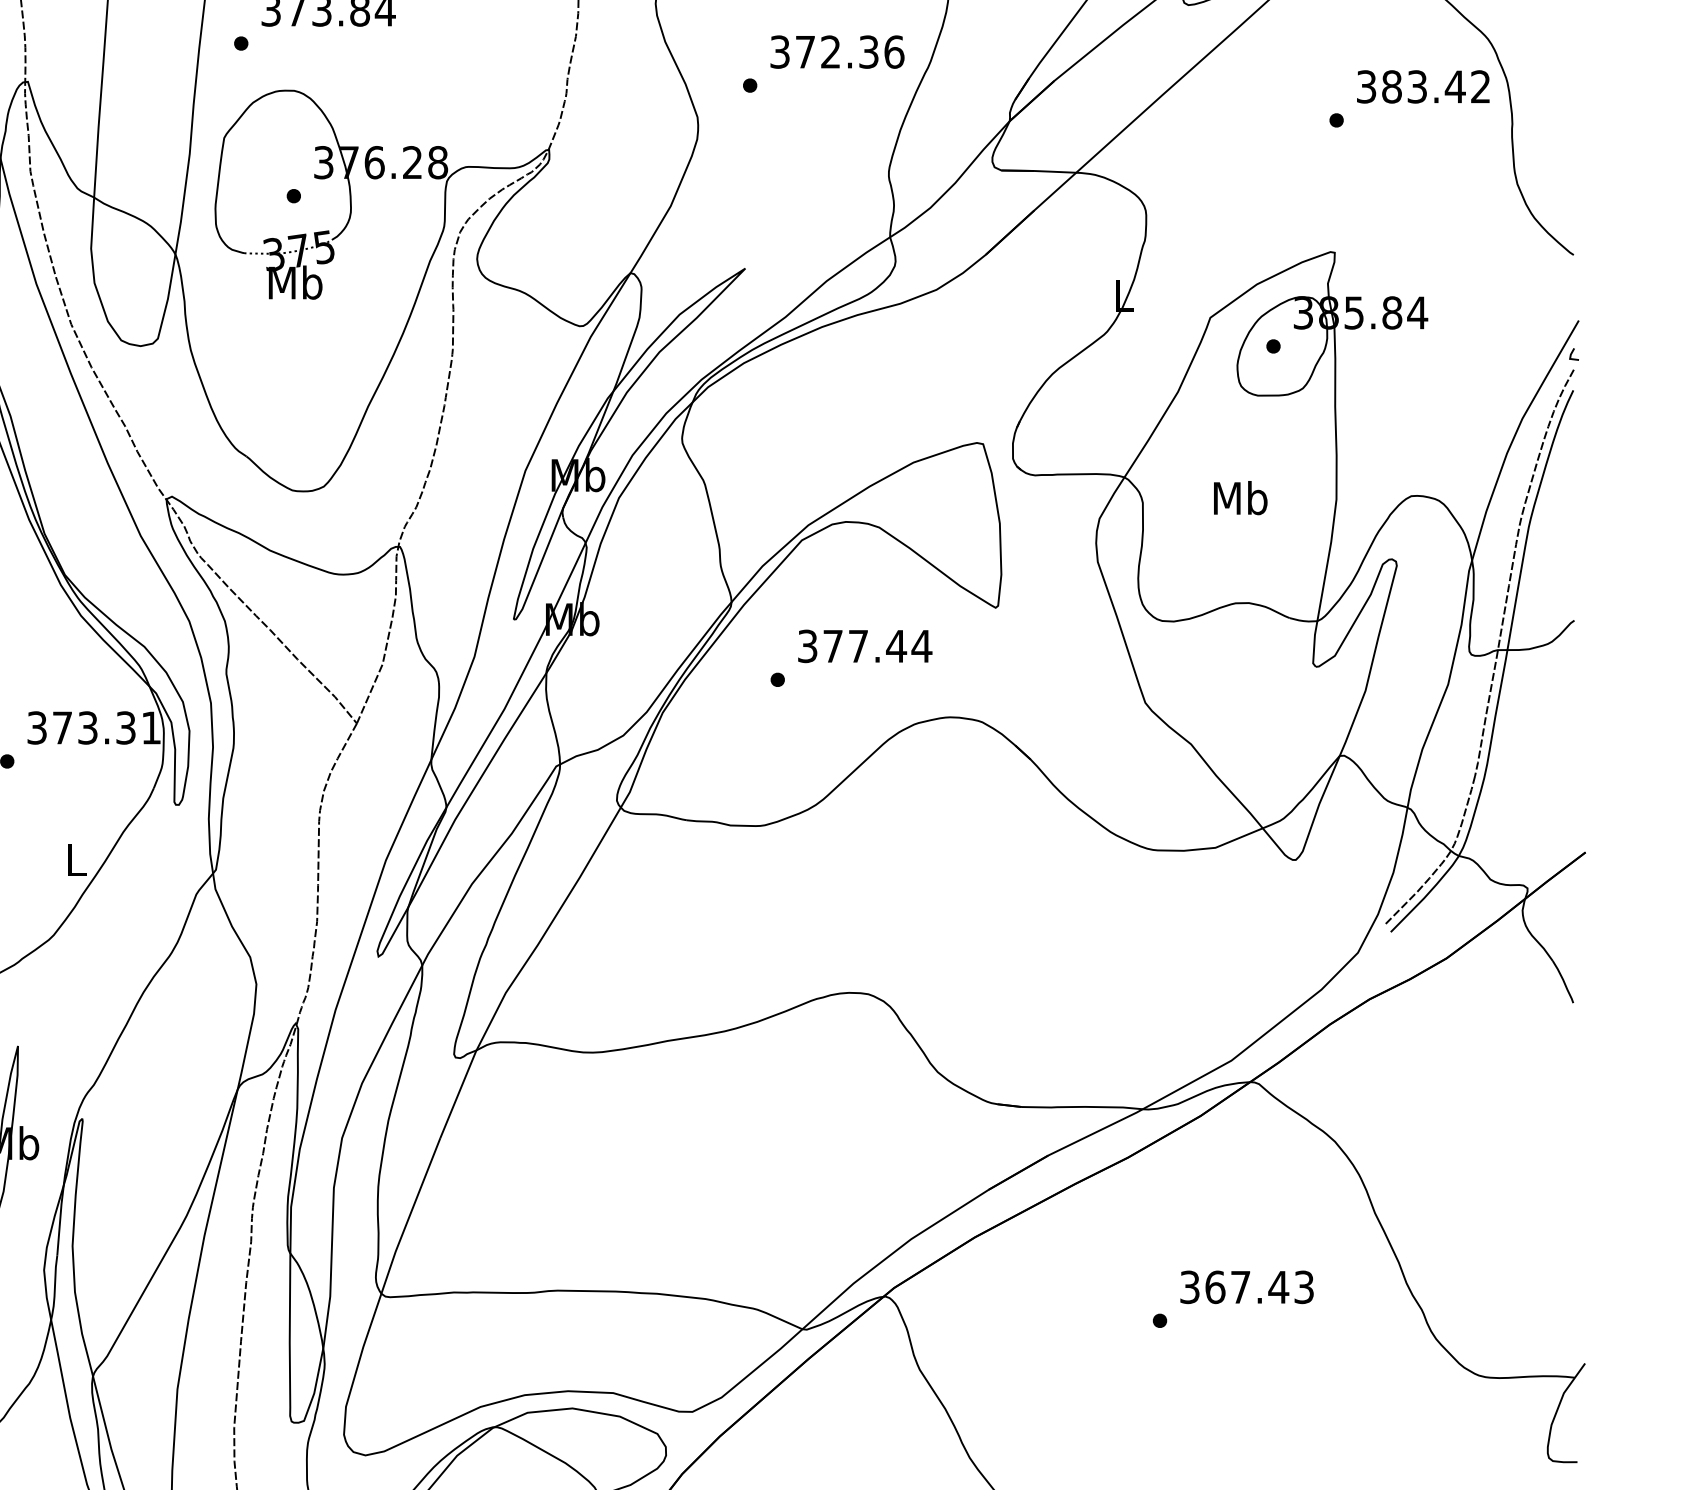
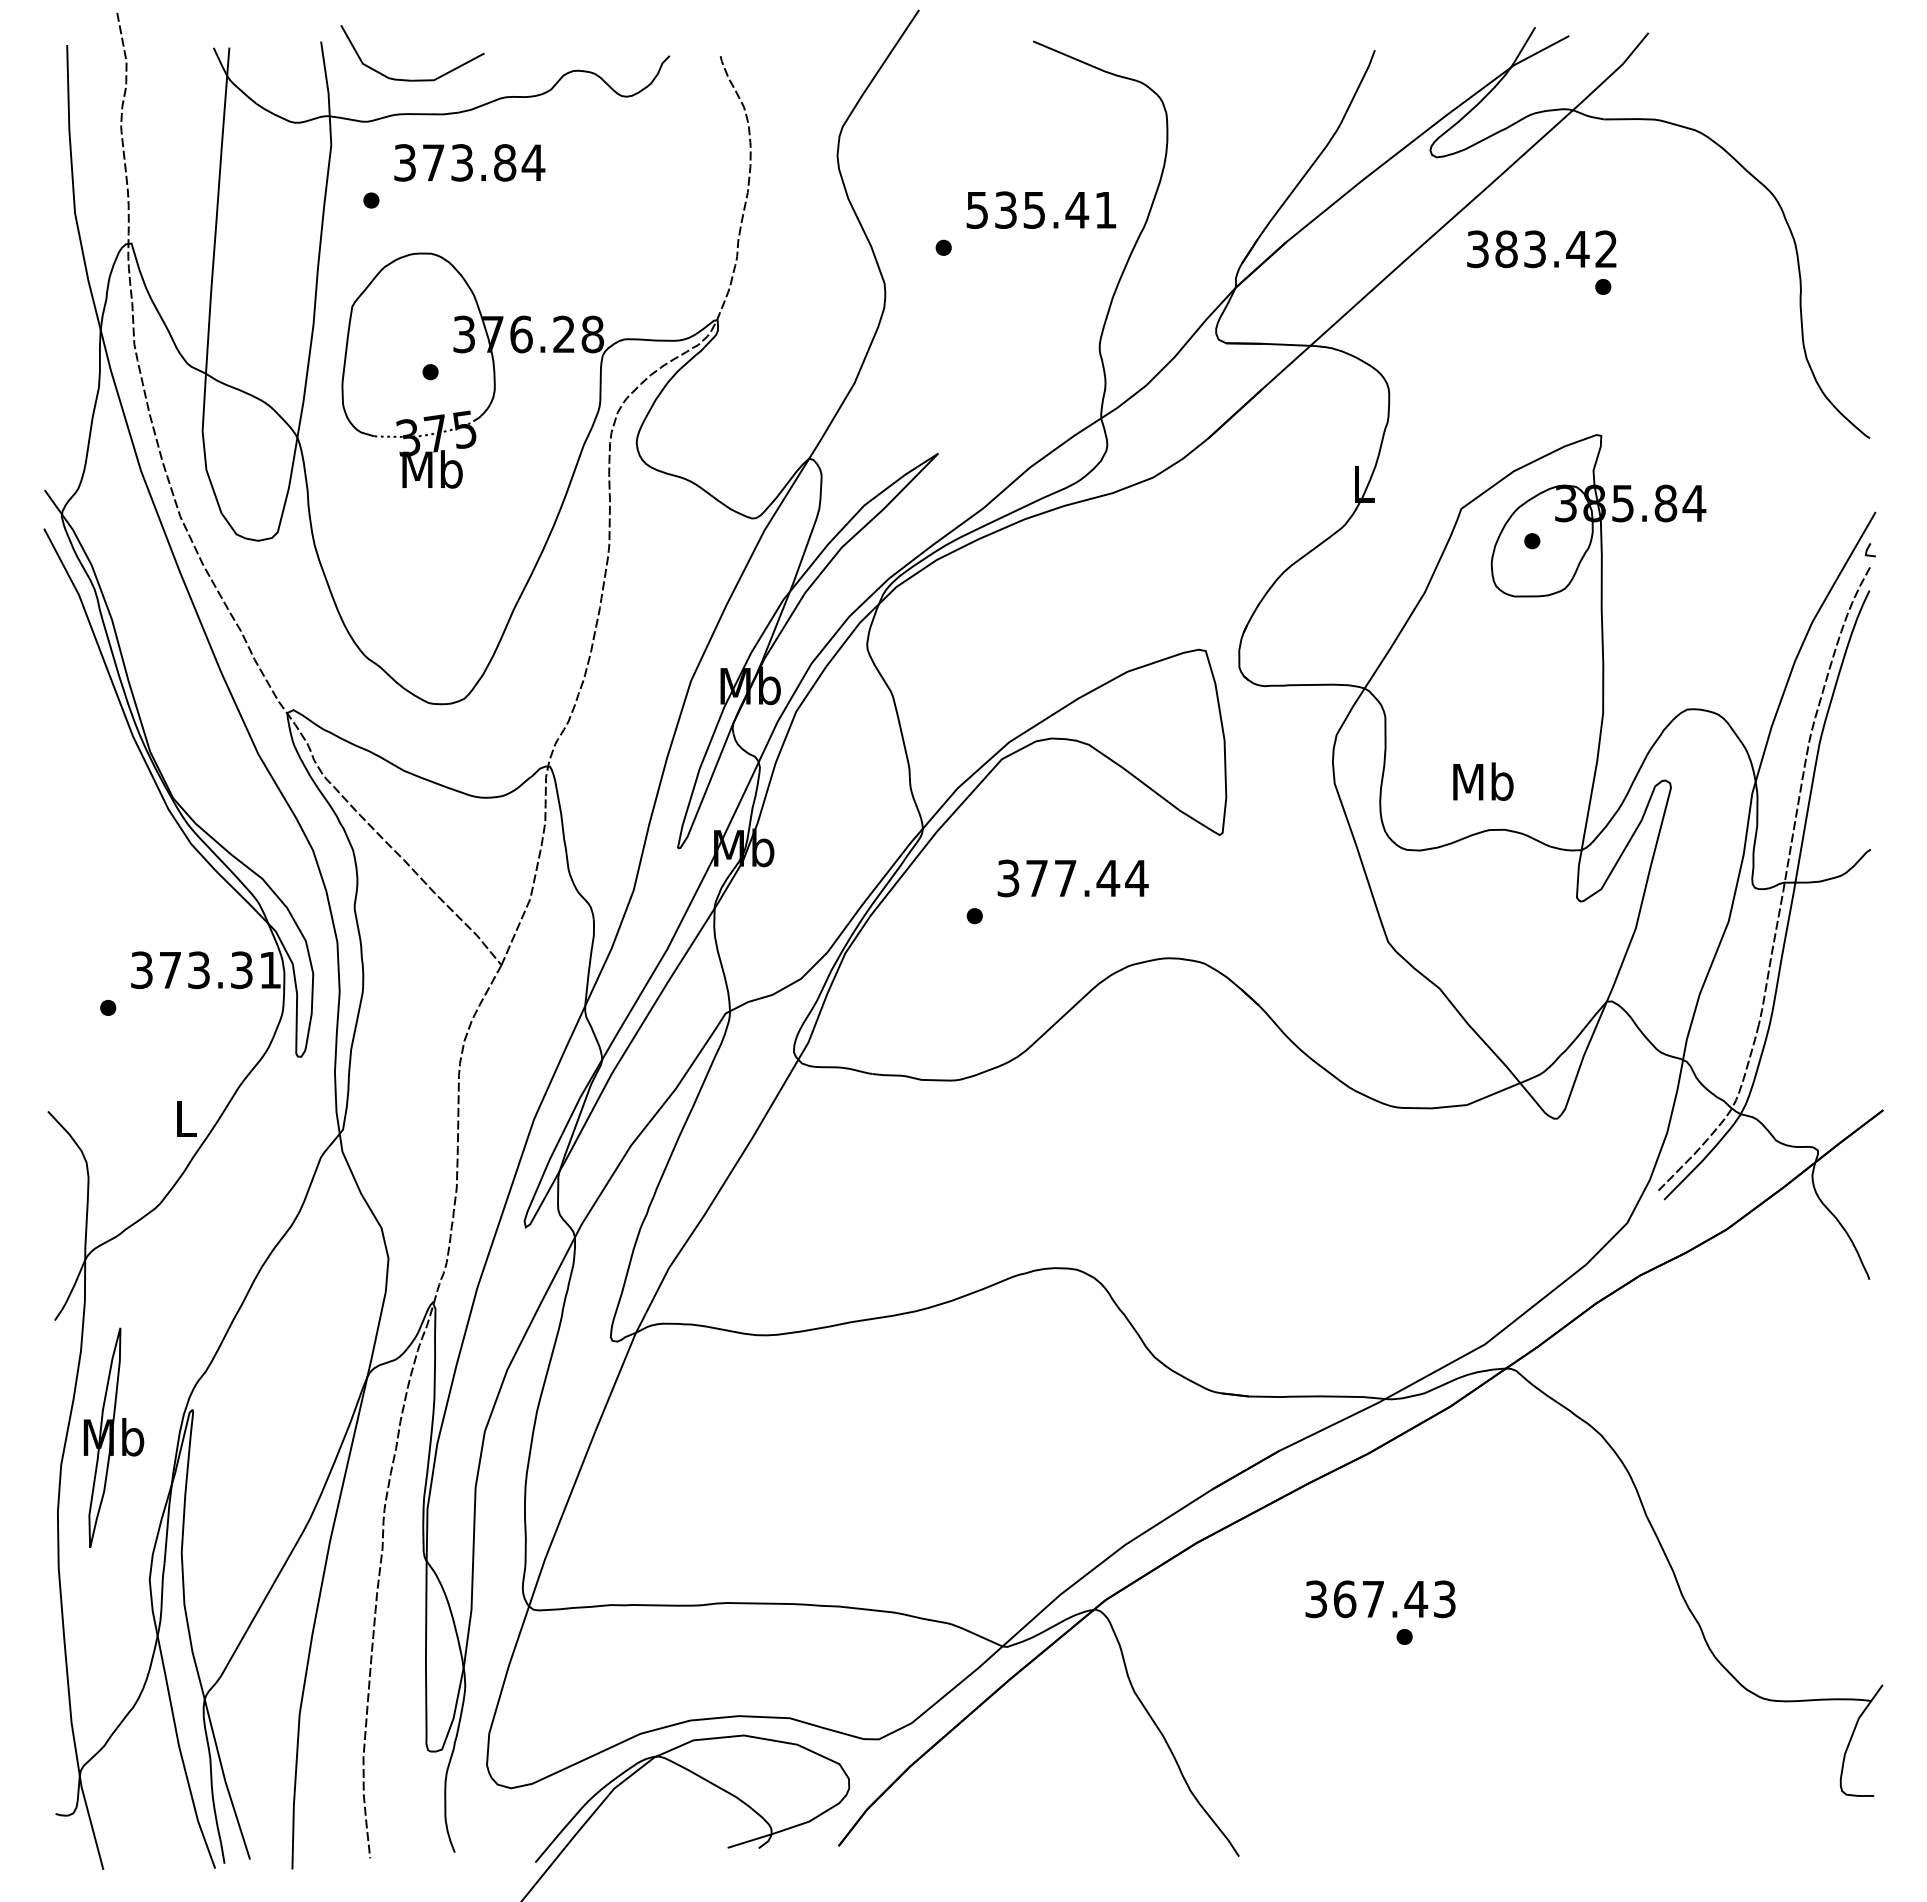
text: (837, 51) -> (1042, 209), 372.36 -> 535.41
text: (1423, 87) -> (1541, 249), moved
text: (1240, 497) -> (1483, 781), moved
text: (1247, 1287) -> (1380, 1599), moved

